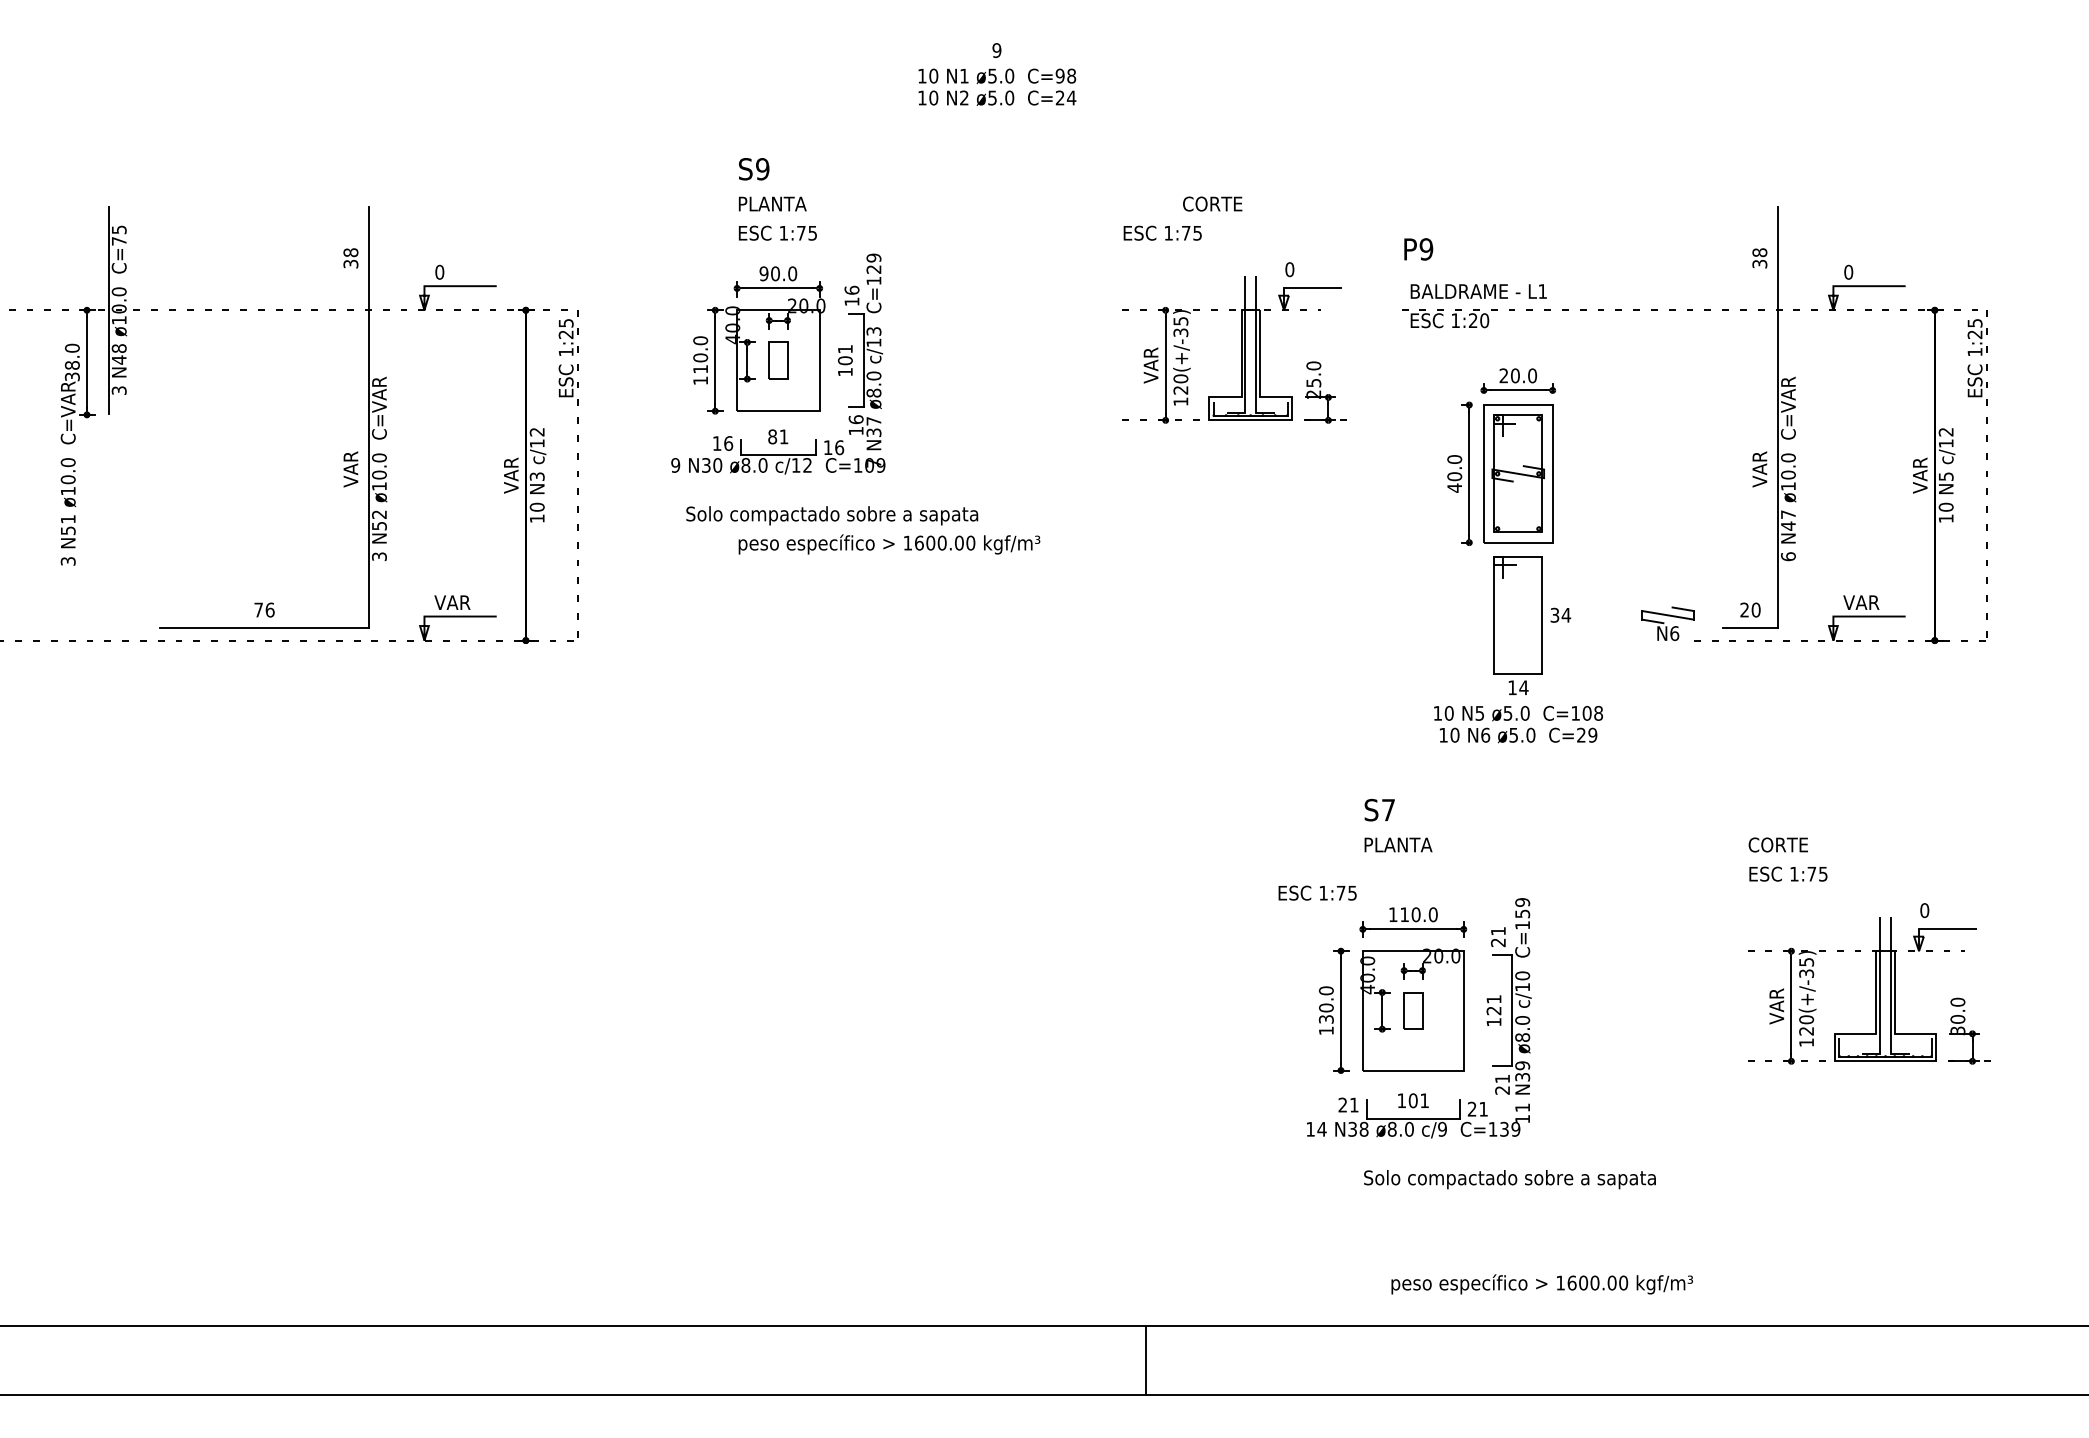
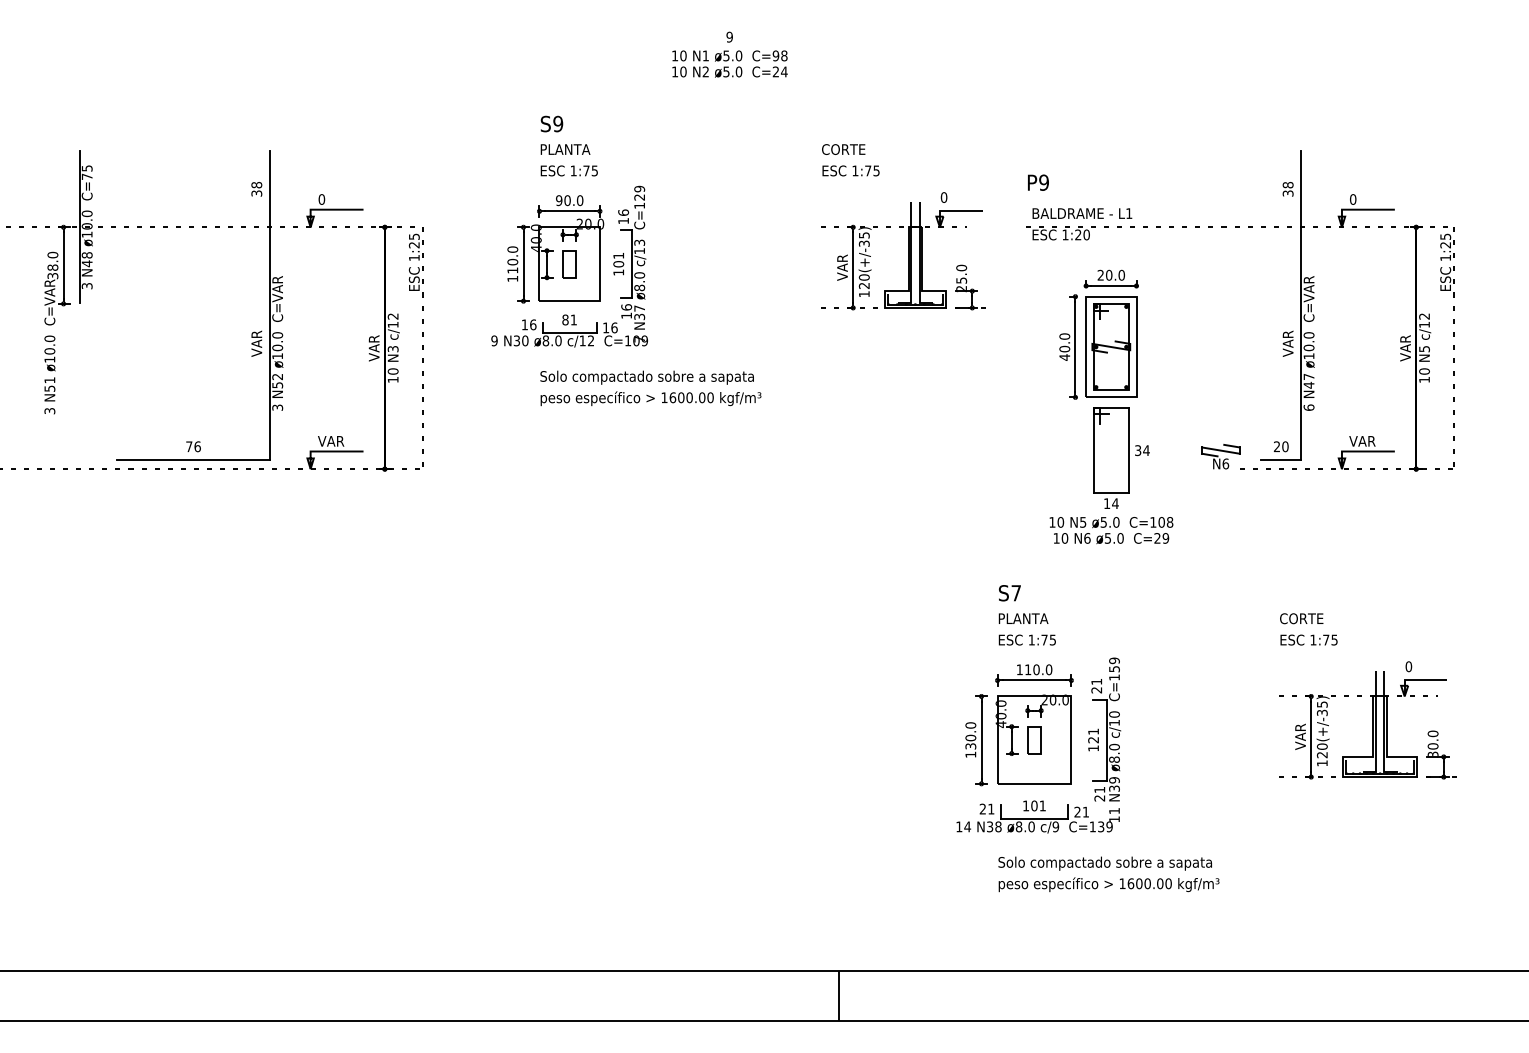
text: (1212, 203) -> (843, 149), moved
text: (832, 515) -> (647, 377), moved
text: (1317, 892) -> (1027, 639), moved
text: (1541, 1284) -> (1108, 884), moved

